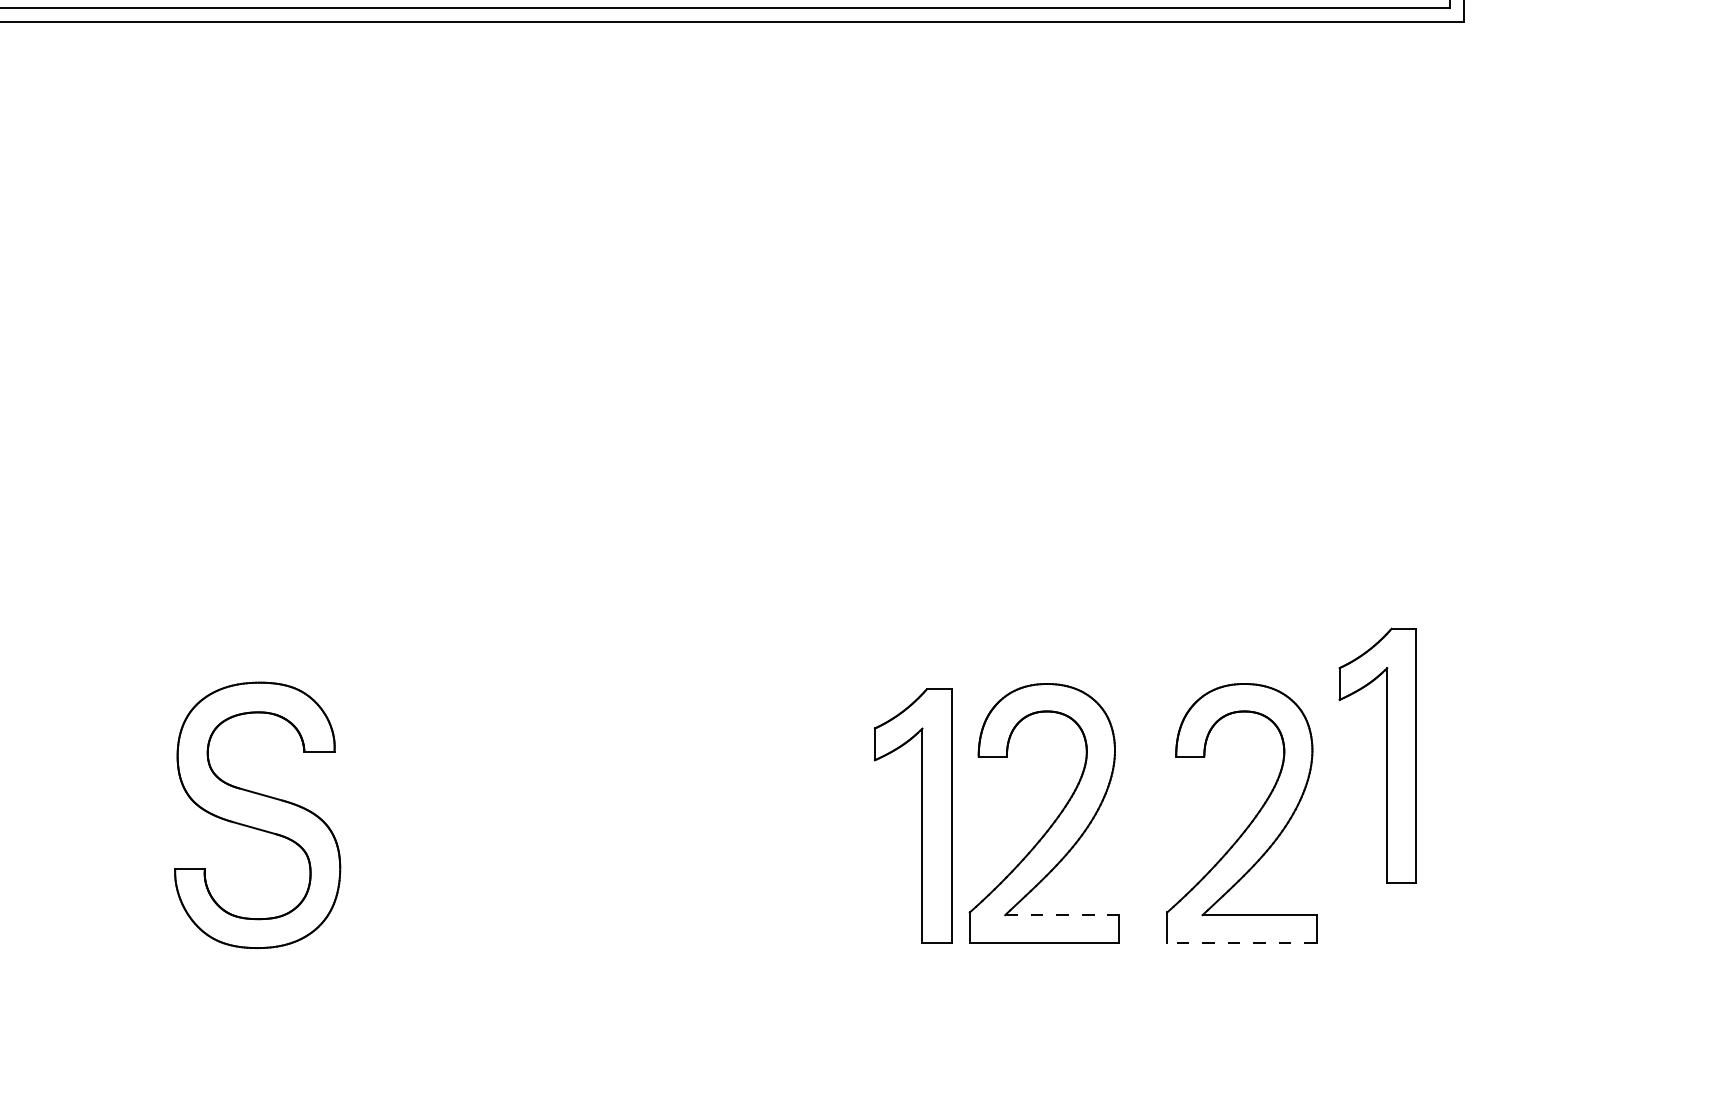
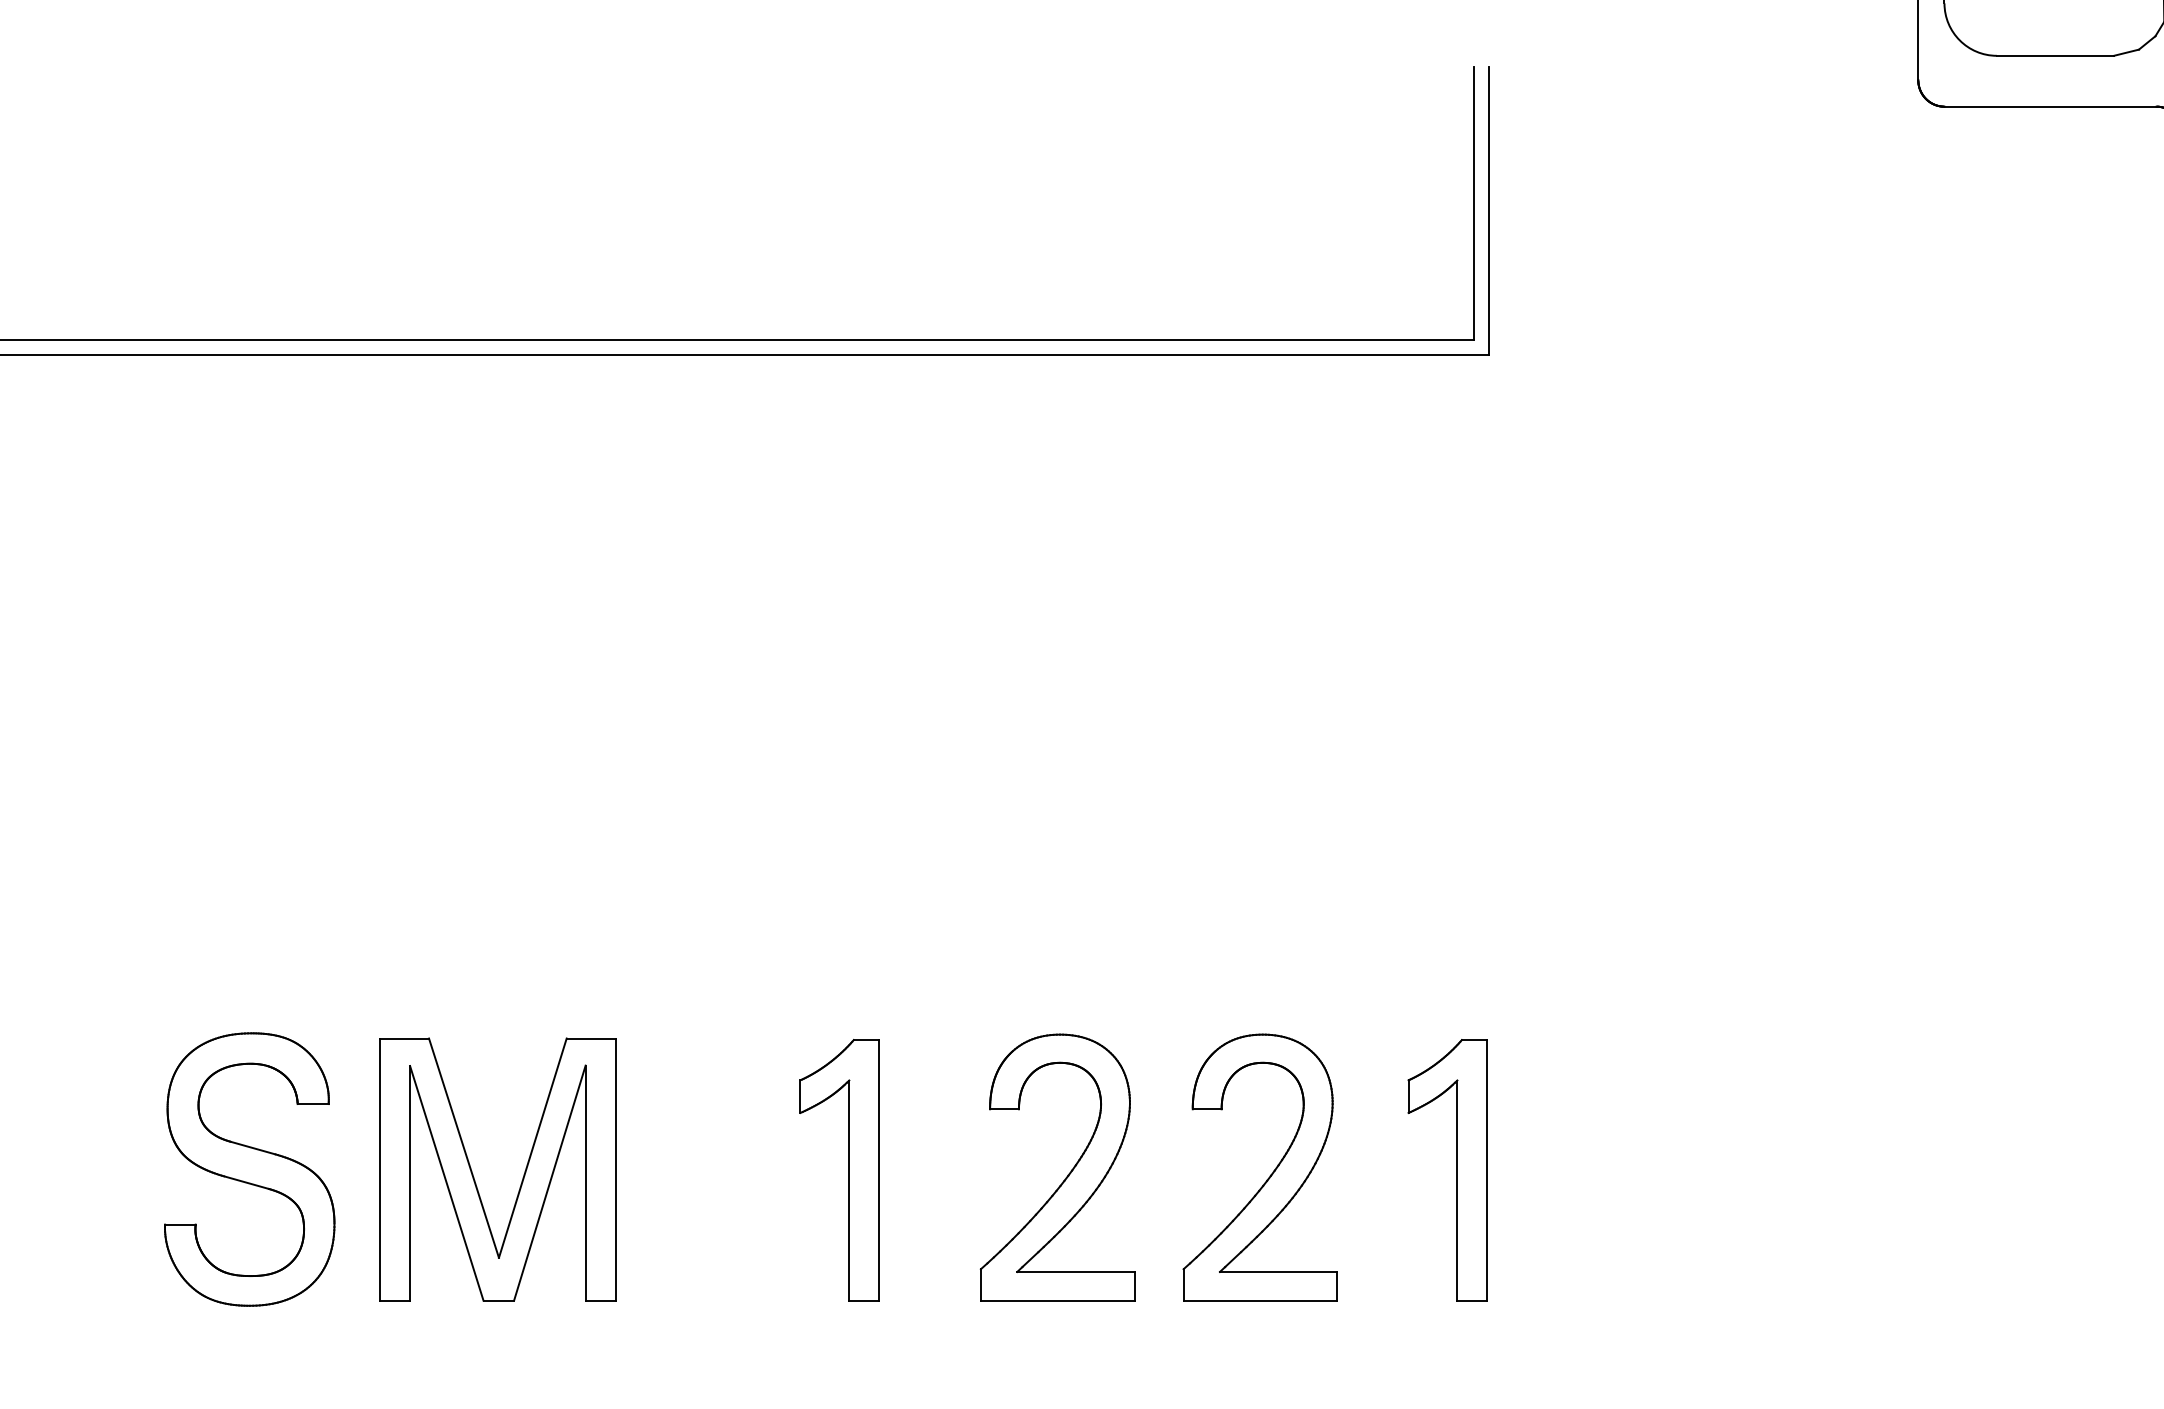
part: (1386, 755) -> (1456, 1170), moved
part: (921, 816) -> (848, 1170), moved
part: (476, 823) -> (474, 1177), added
line: (1061, 914) -> (1075, 1271), dashed -> solid
line: (1242, 942) -> (1260, 1300), dashed -> solid

